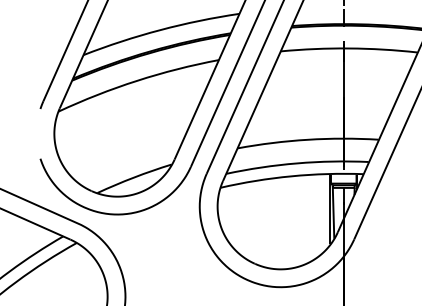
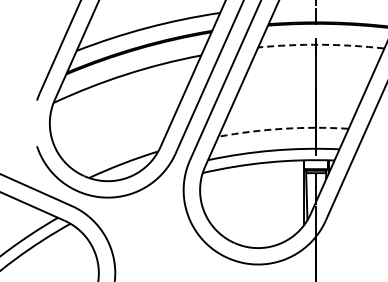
arc: (349, 48) -> (321, 44), solid -> dashed
arc: (308, 139) -> (283, 128), solid -> dashed

